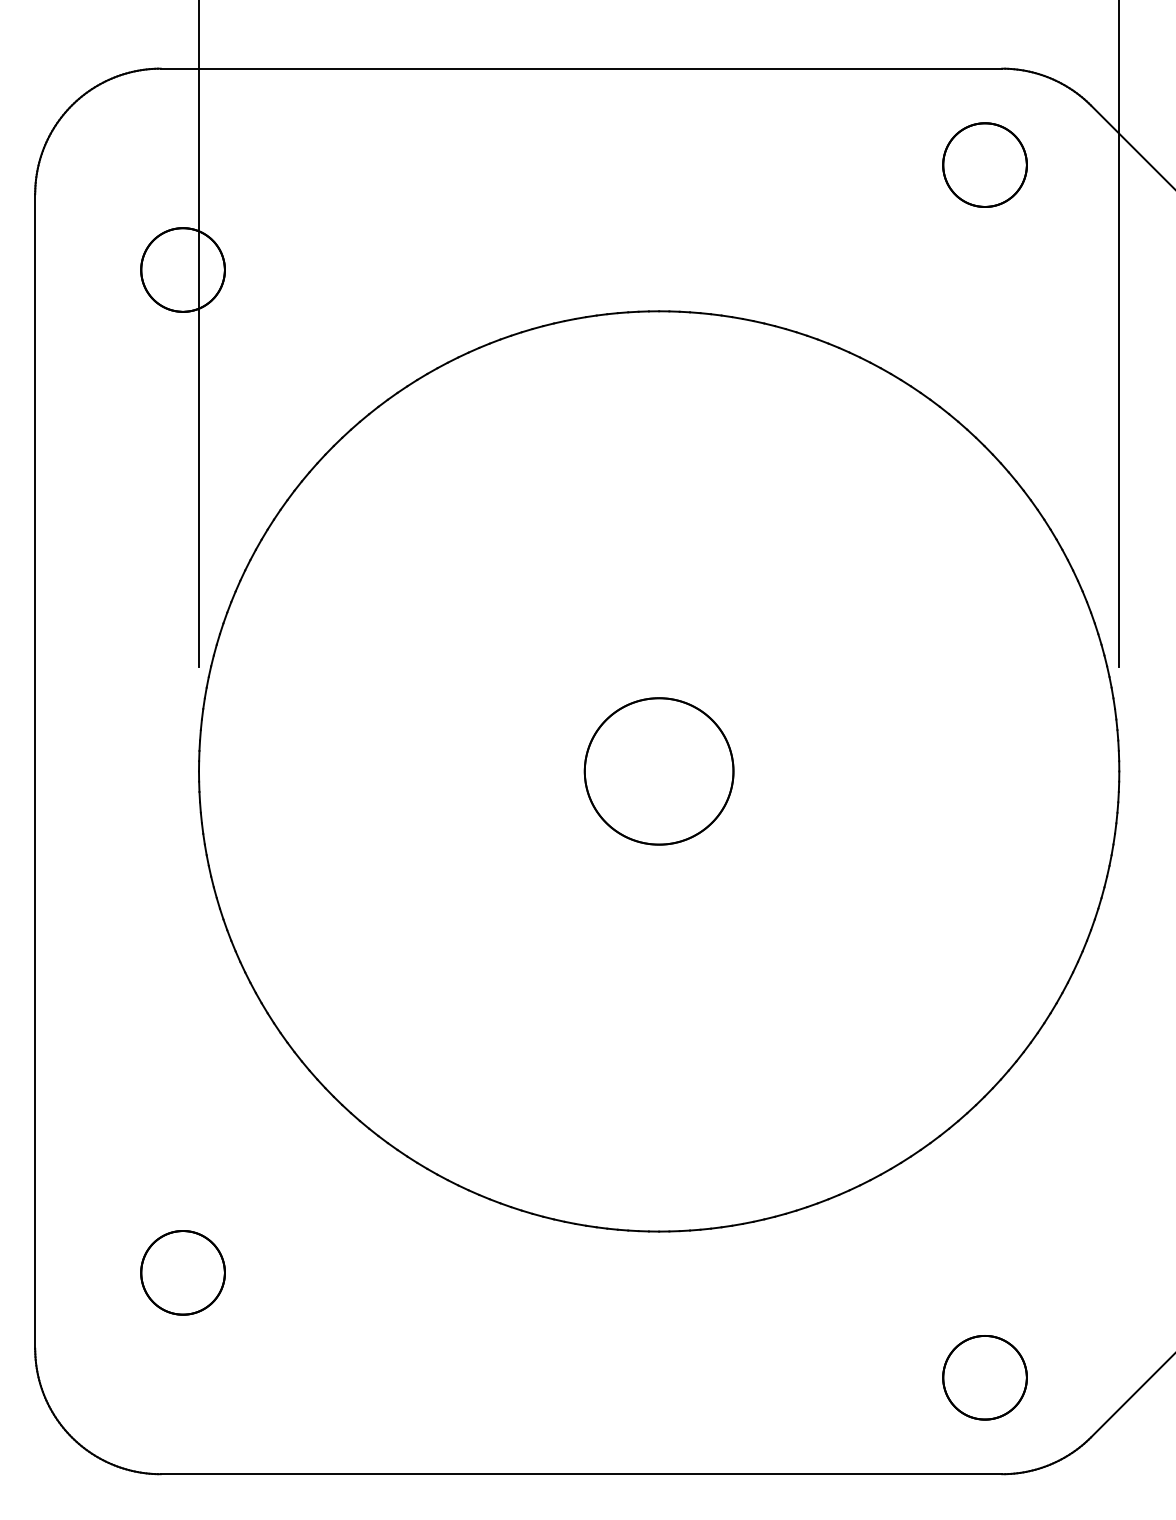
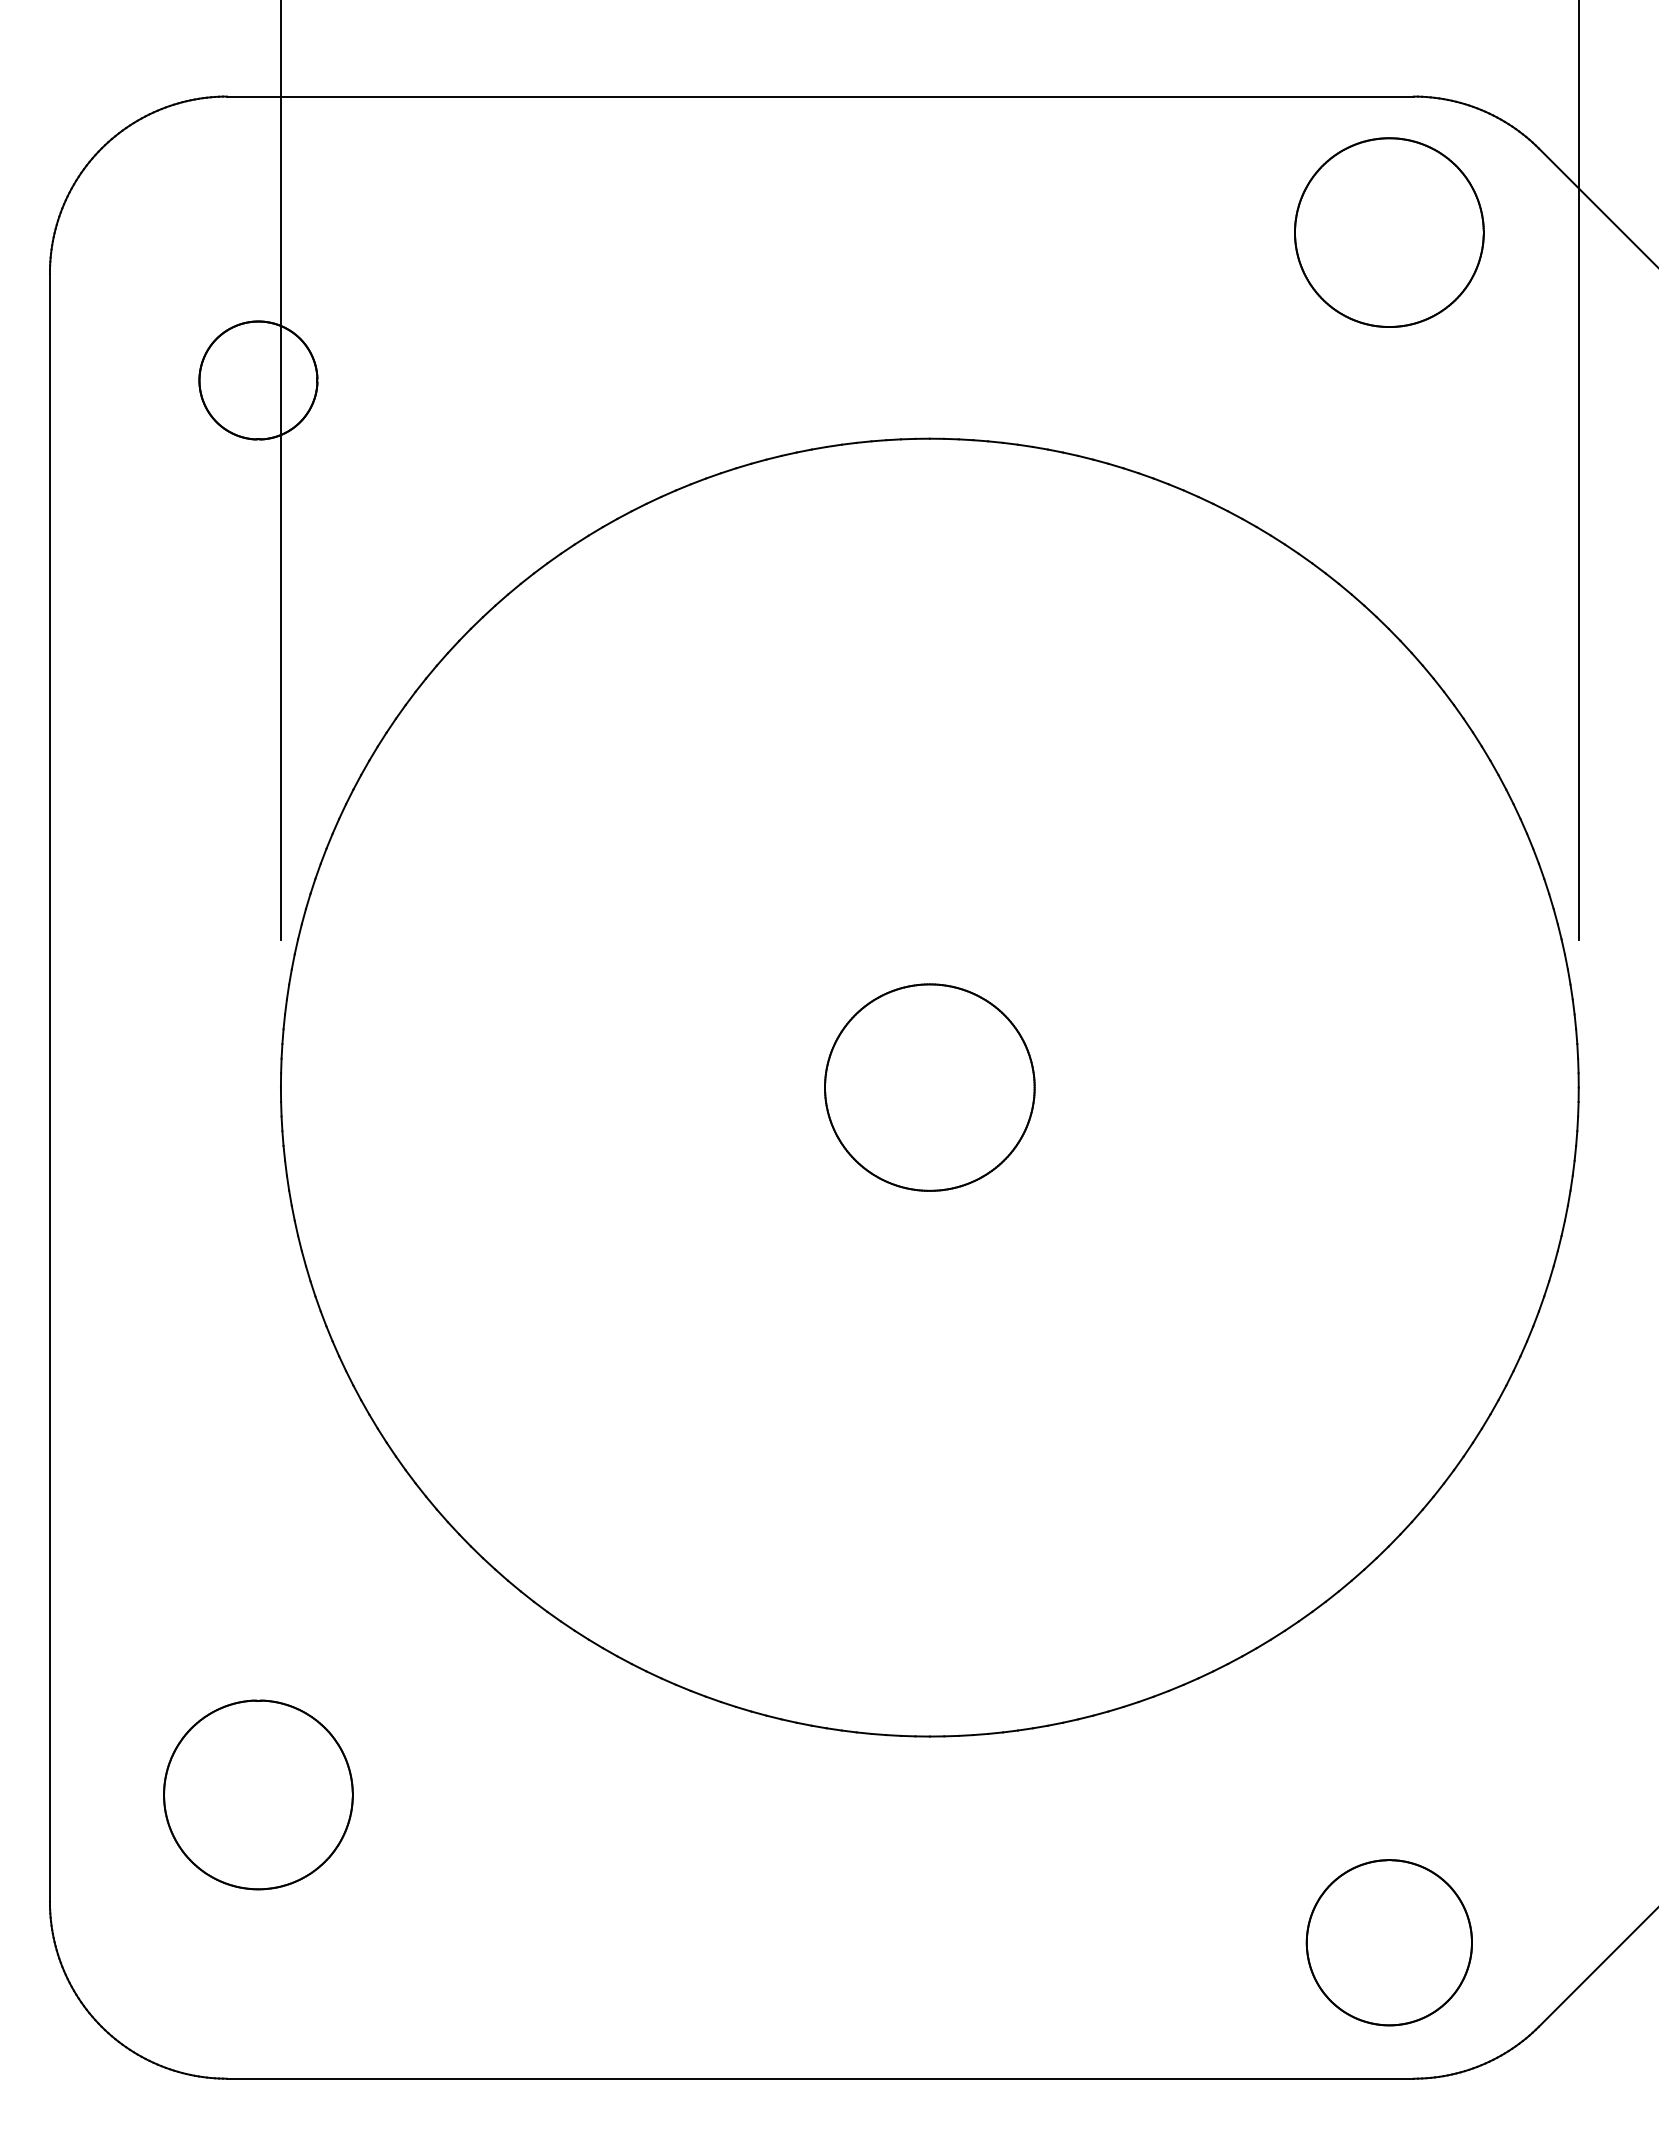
part: (985, 165) -> (1389, 232), size x1.6
part: (183, 1272) -> (258, 1794), size x1.6
part: (985, 1377) -> (1389, 1942), size x1.4

